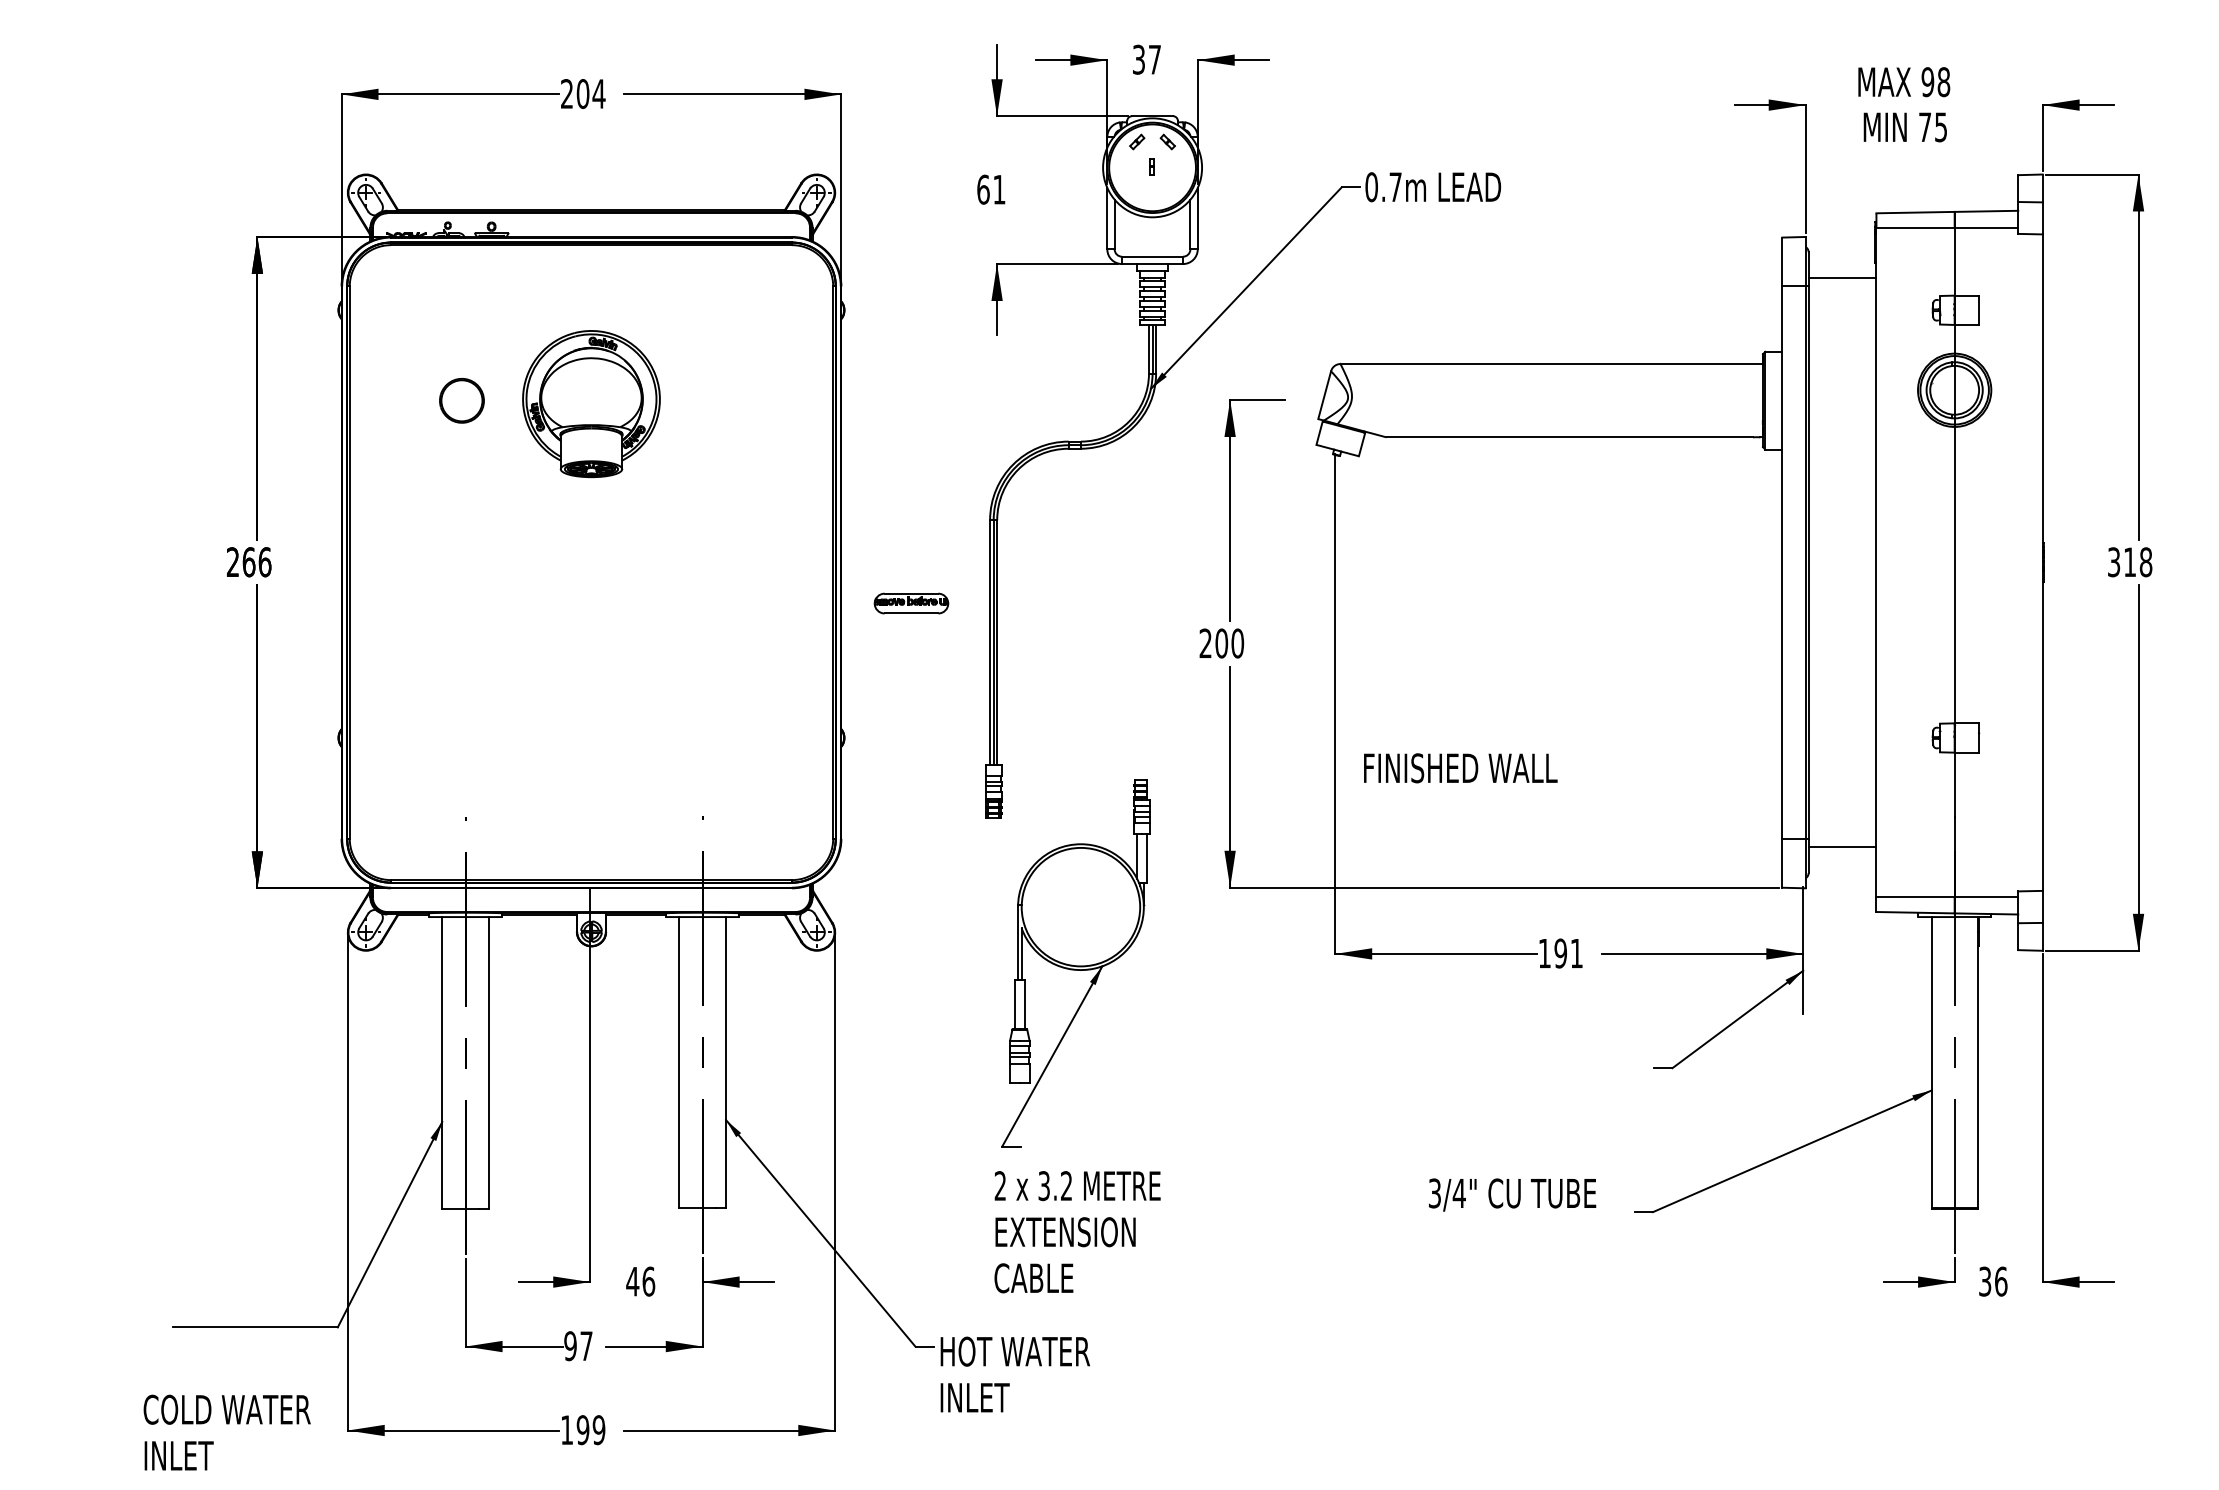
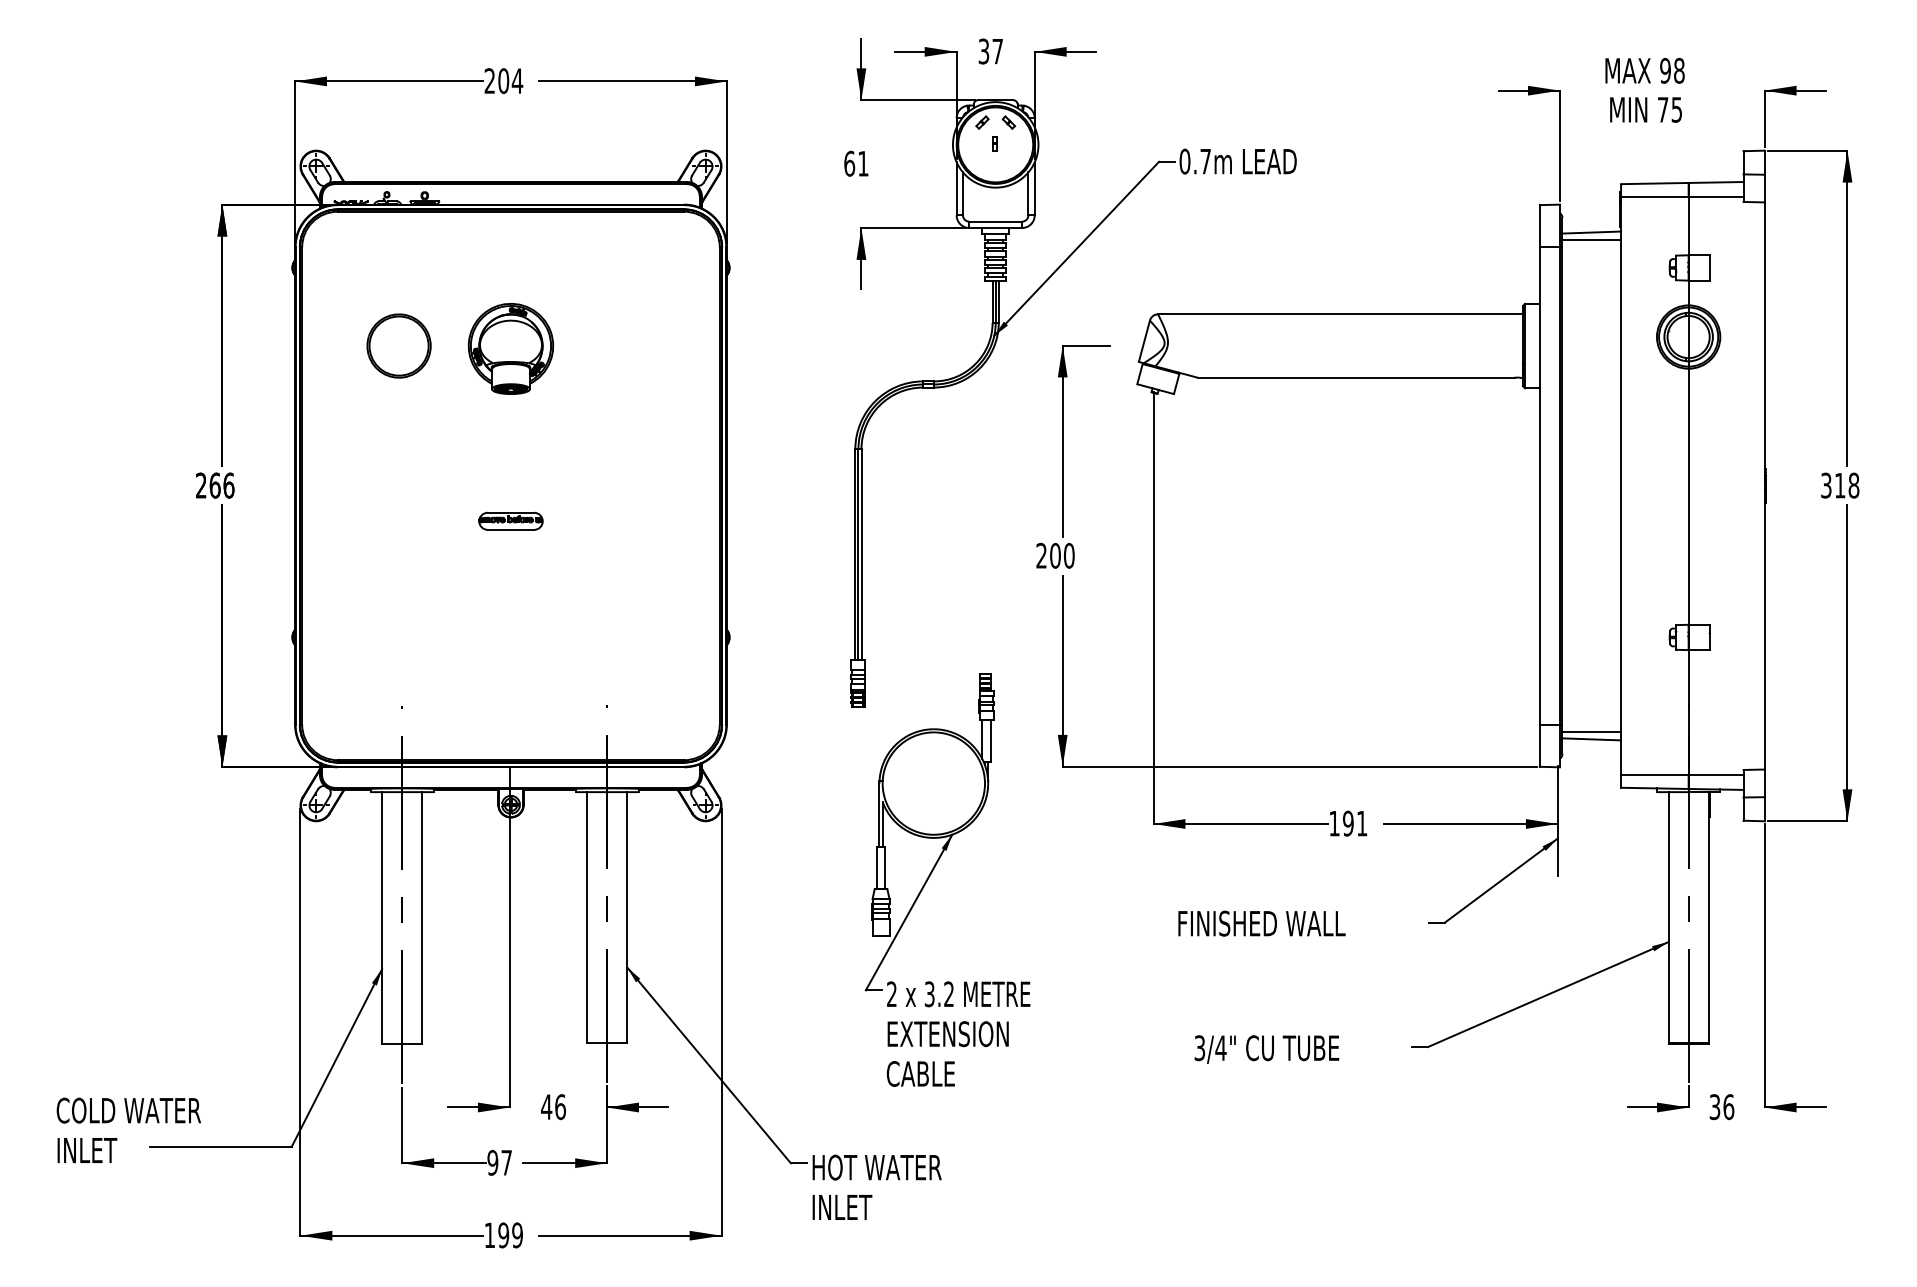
line: (1842, 269) -> (1591, 232), added
part: (461, 400) -> (398, 345), size x1.67
part: (591, 403) -> (510, 348), size x0.71
part: (911, 603) -> (510, 521), moved
text: (1460, 768) -> (1261, 923), moved
line: (1842, 855) -> (1591, 738), added
text: (1512, 1194) -> (1266, 1049), moved
text: (1077, 1232) -> (958, 1034), moved
text: (226, 1432) -> (128, 1130), moved

